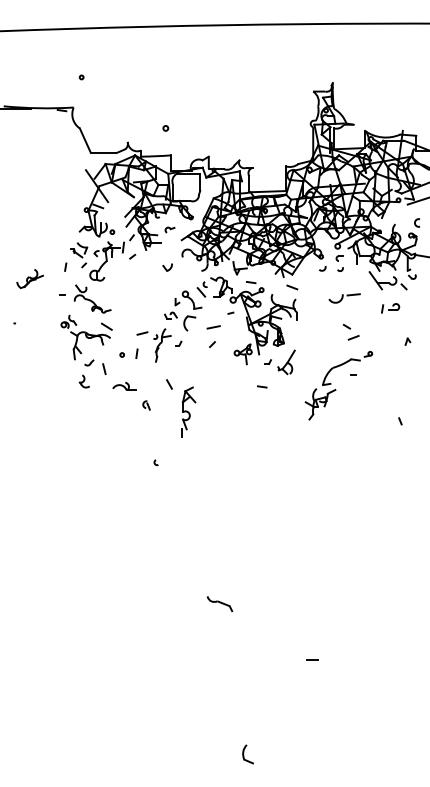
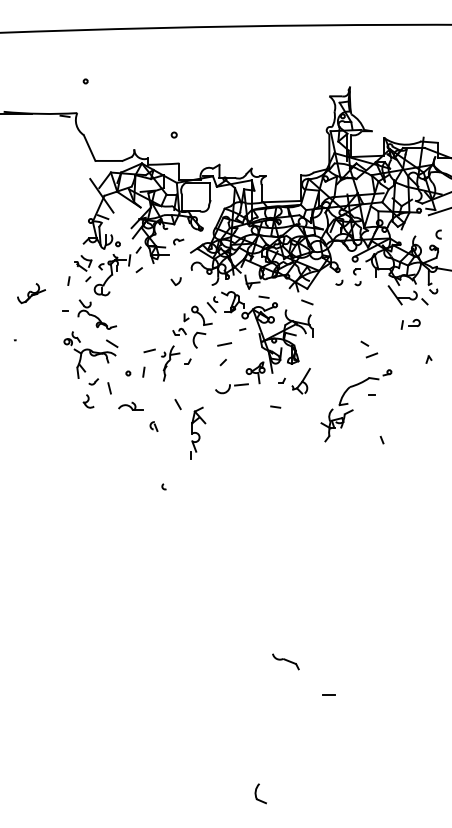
part: (344, 298) -> (231, 388), moved
line: (400, 421) -> (382, 440), moved
part: (219, 604) -> (285, 662), moved

